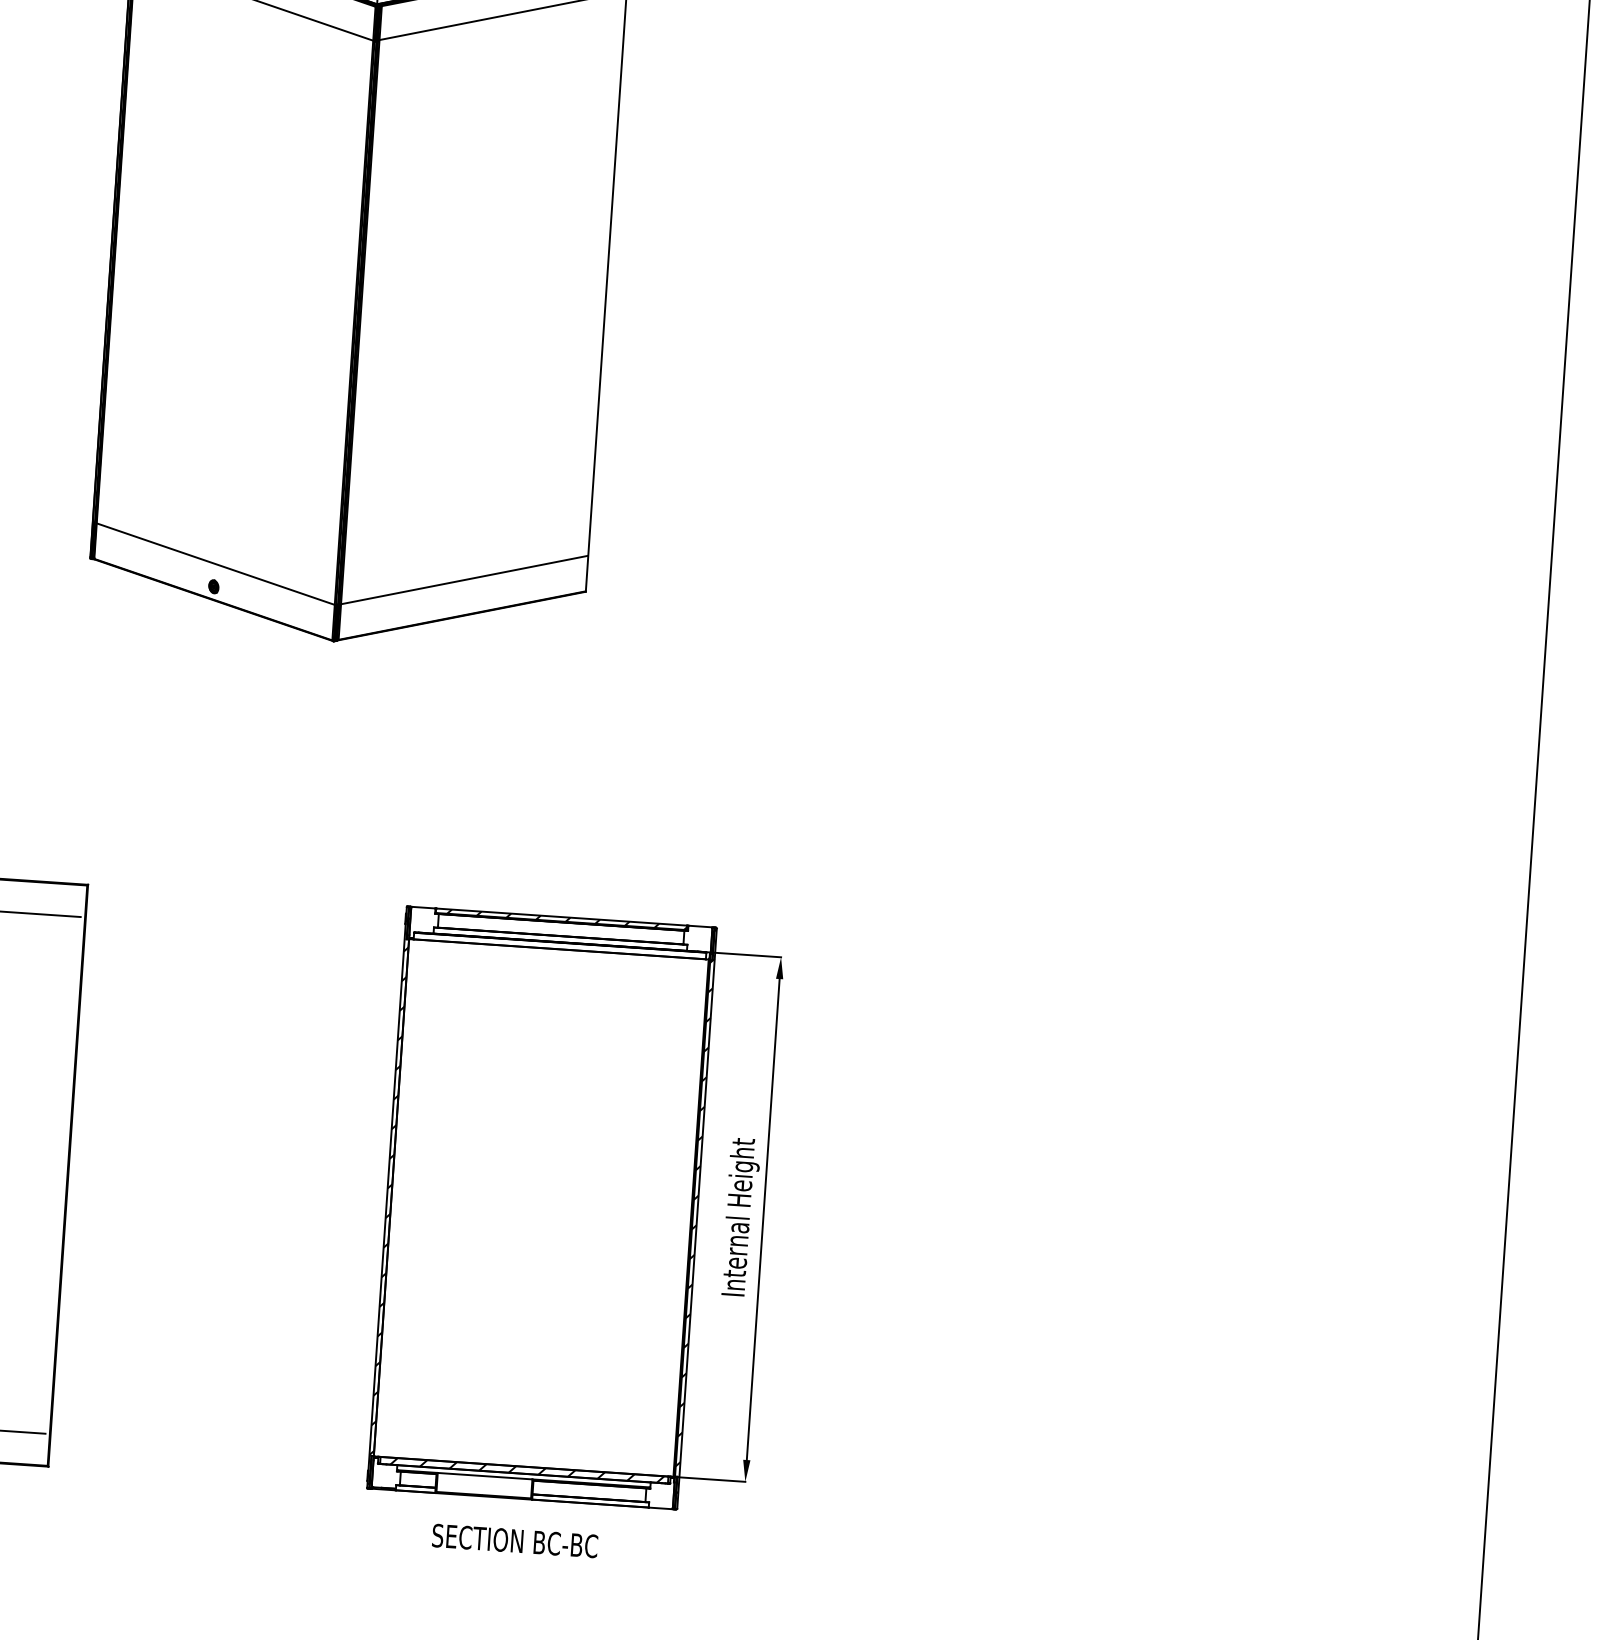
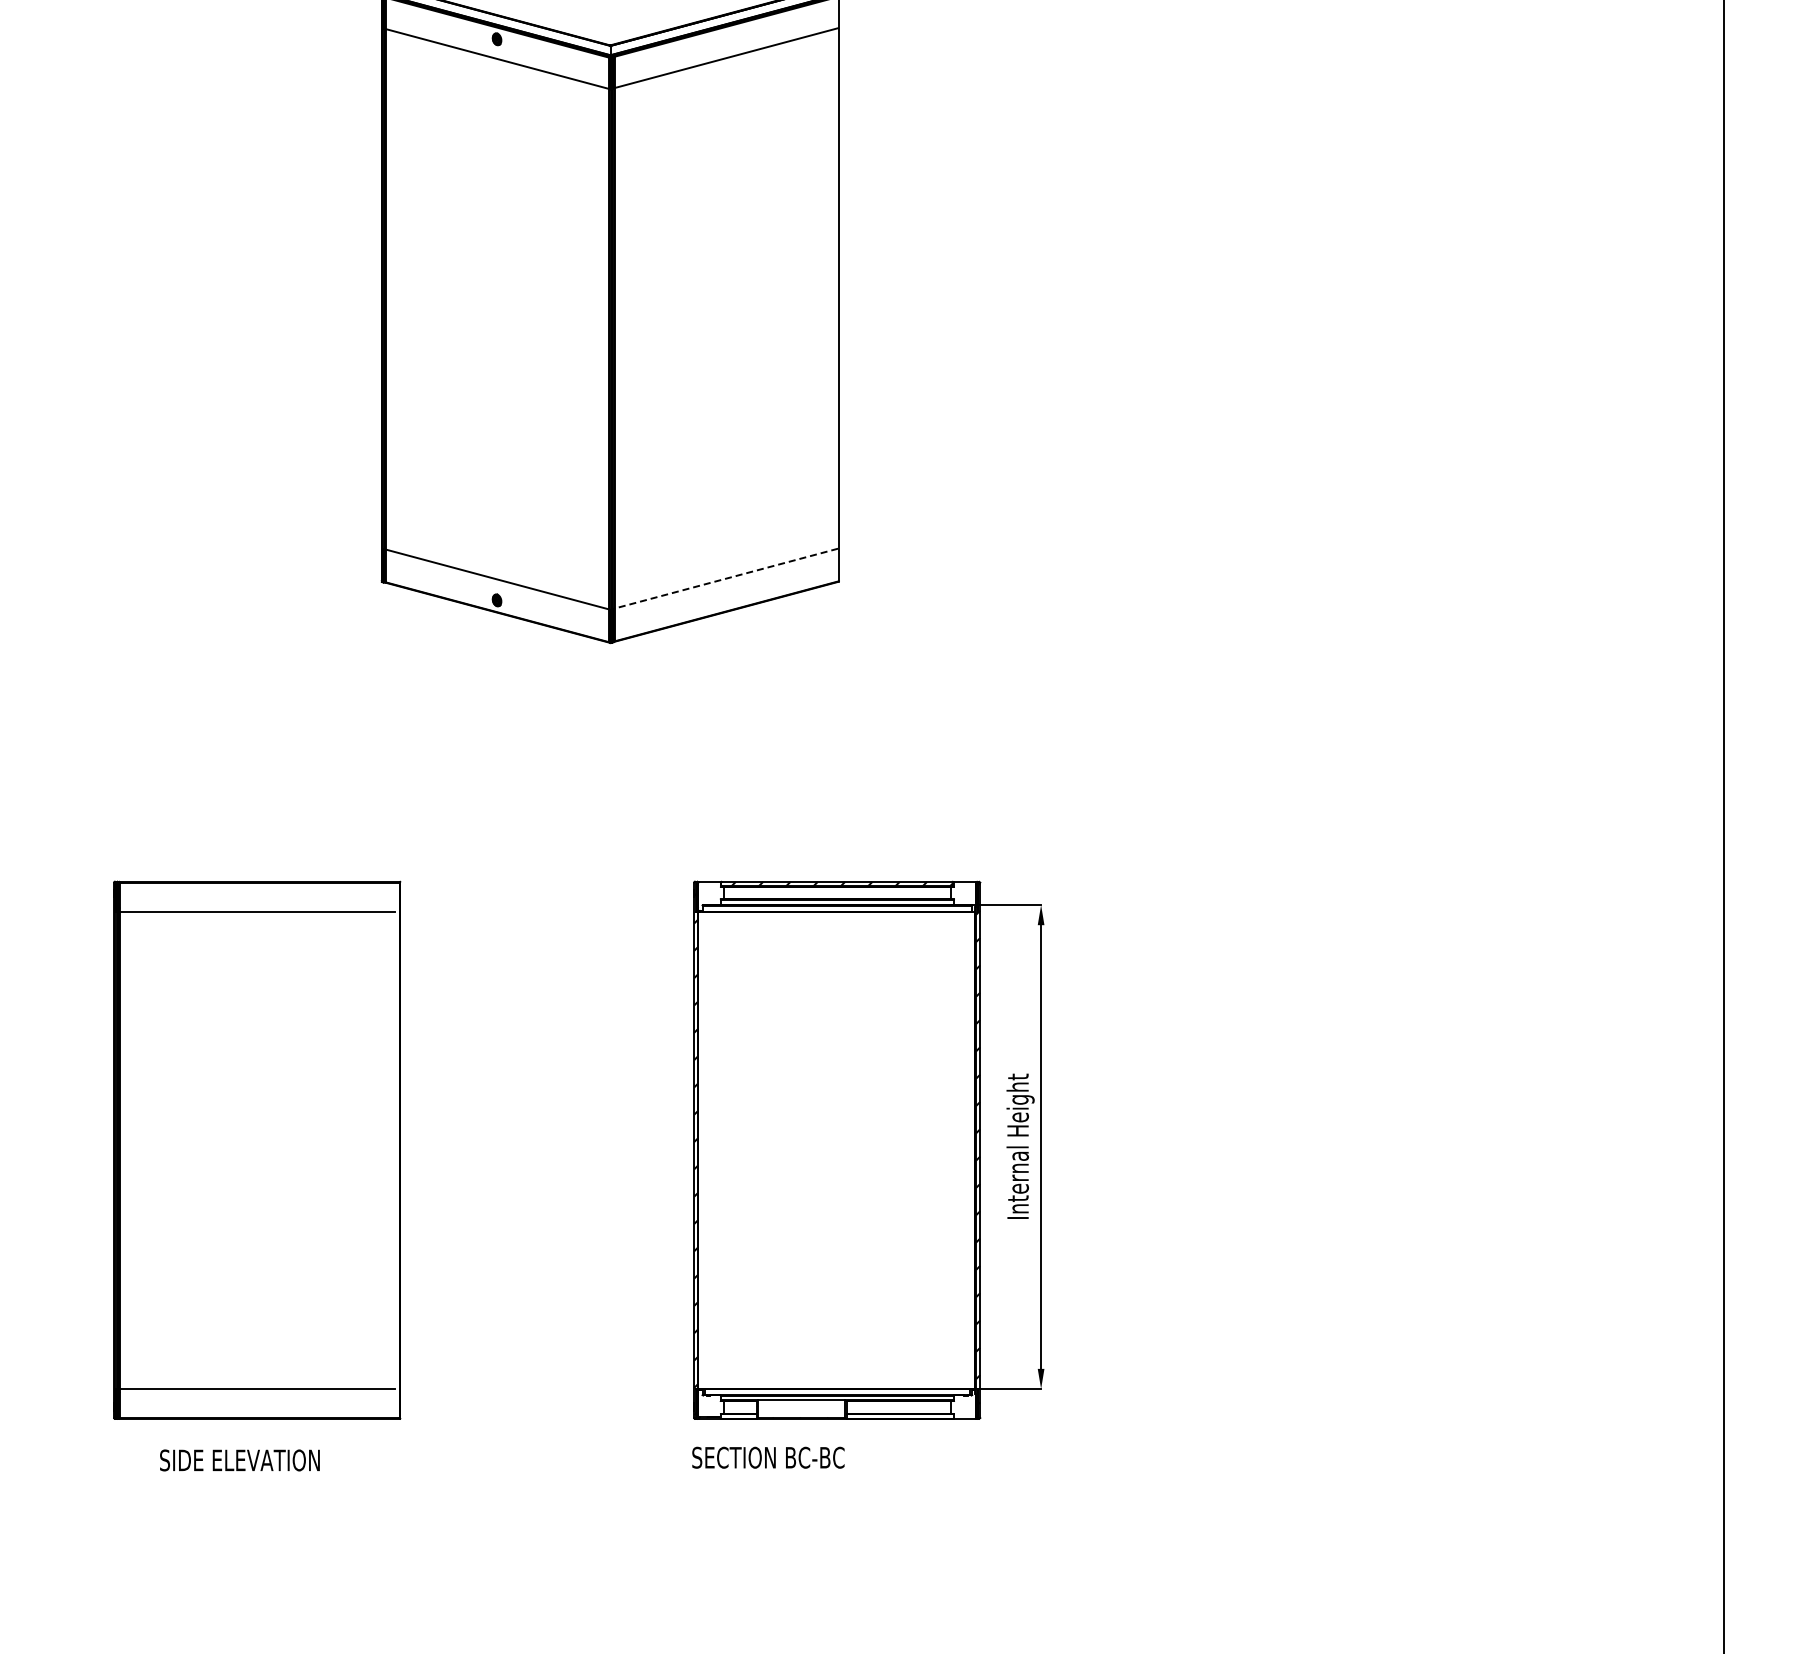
line: (463, 579) -> (725, 578), solid -> dashed
hatch: (527, 1470) -> (840, 1392), removed
text: (515, 1540) -> (768, 1457), moved

